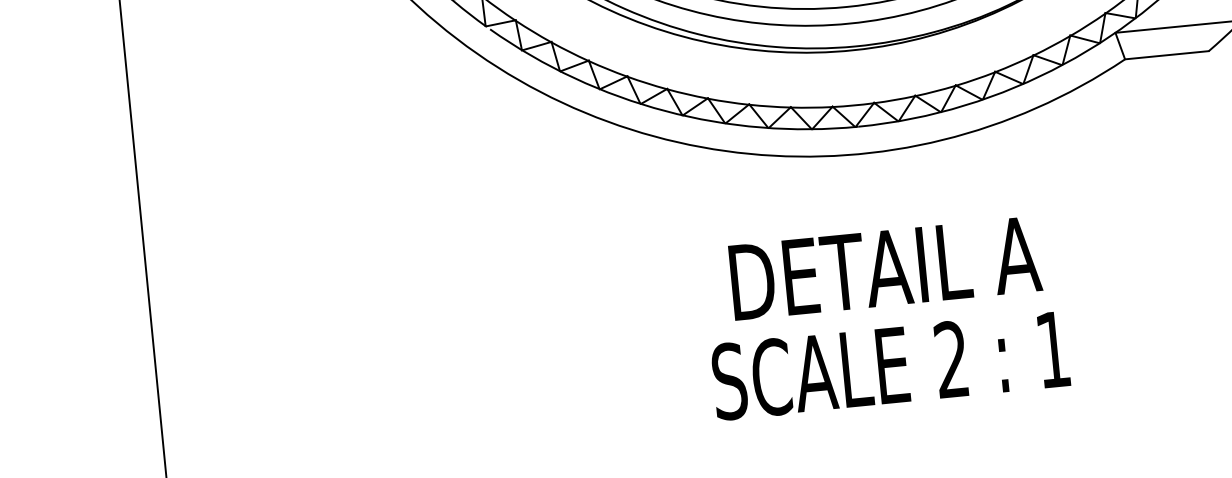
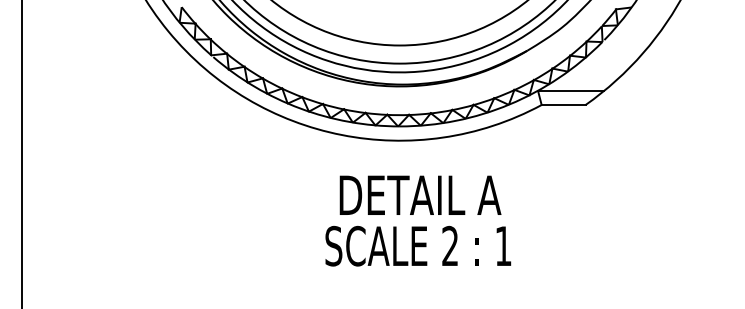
text: (886, 316) -> (418, 220), moved

